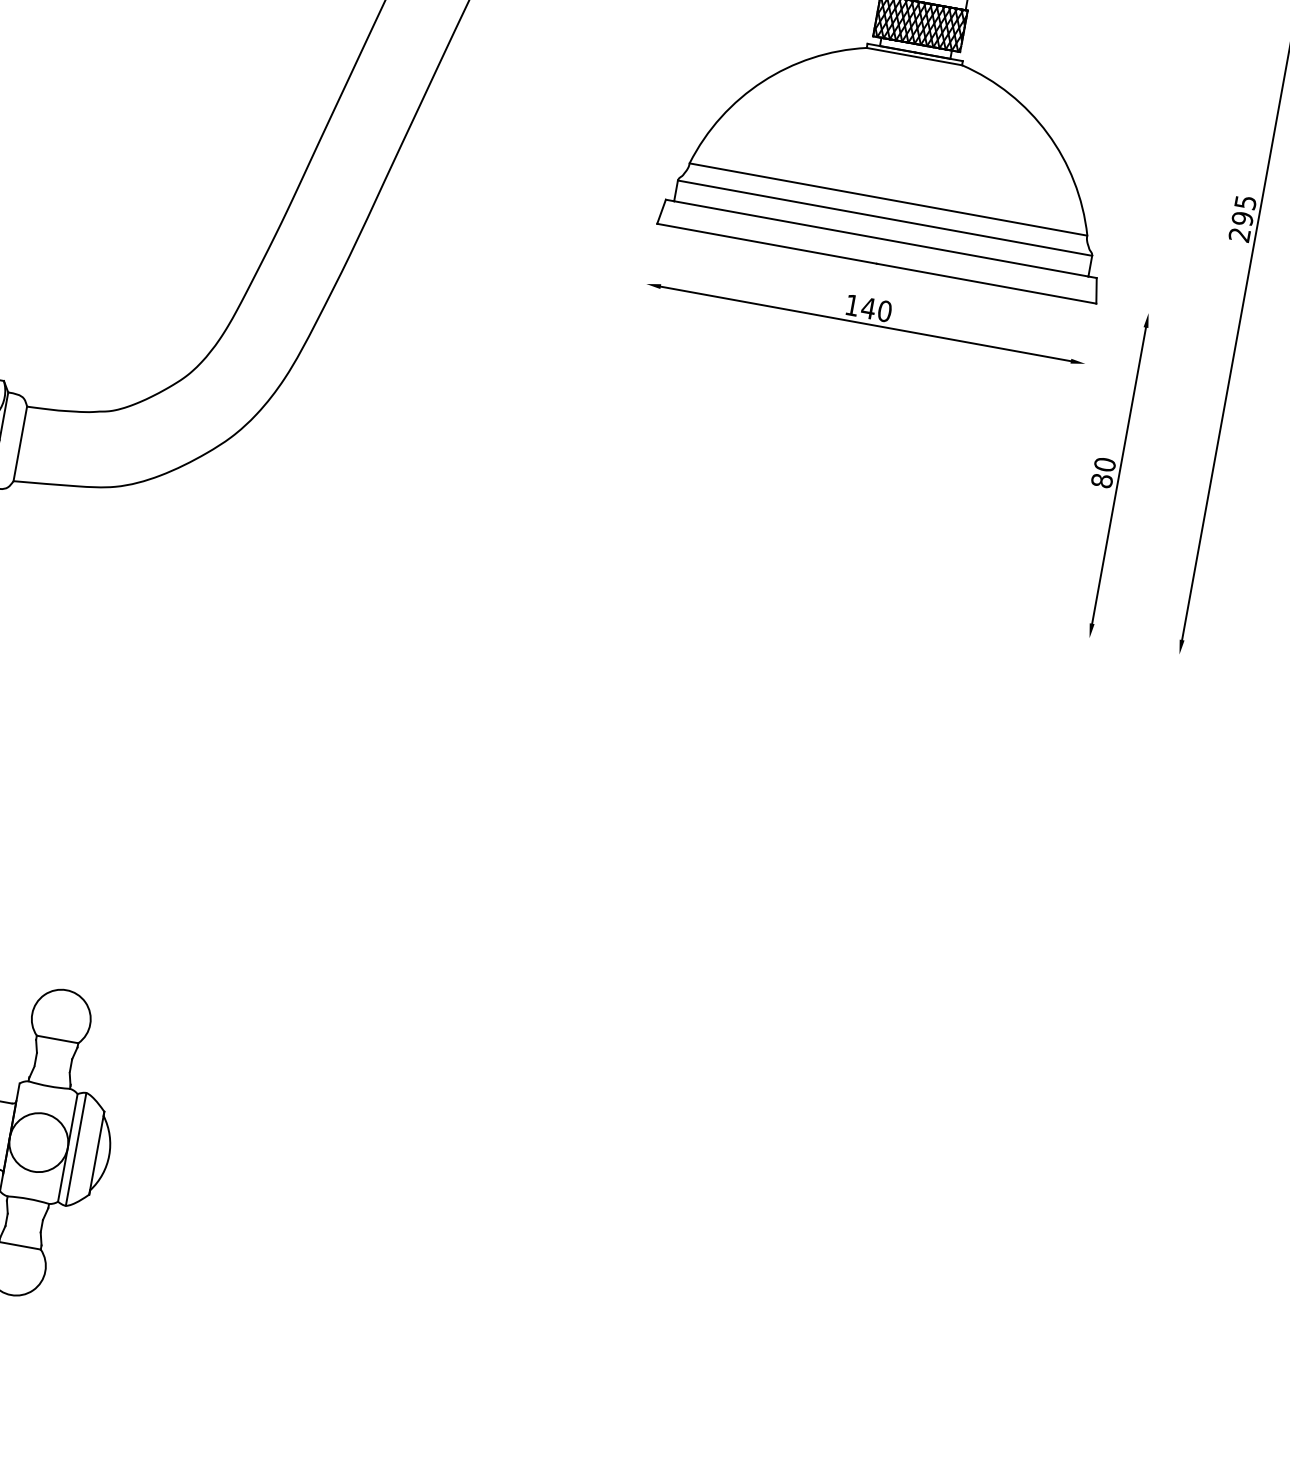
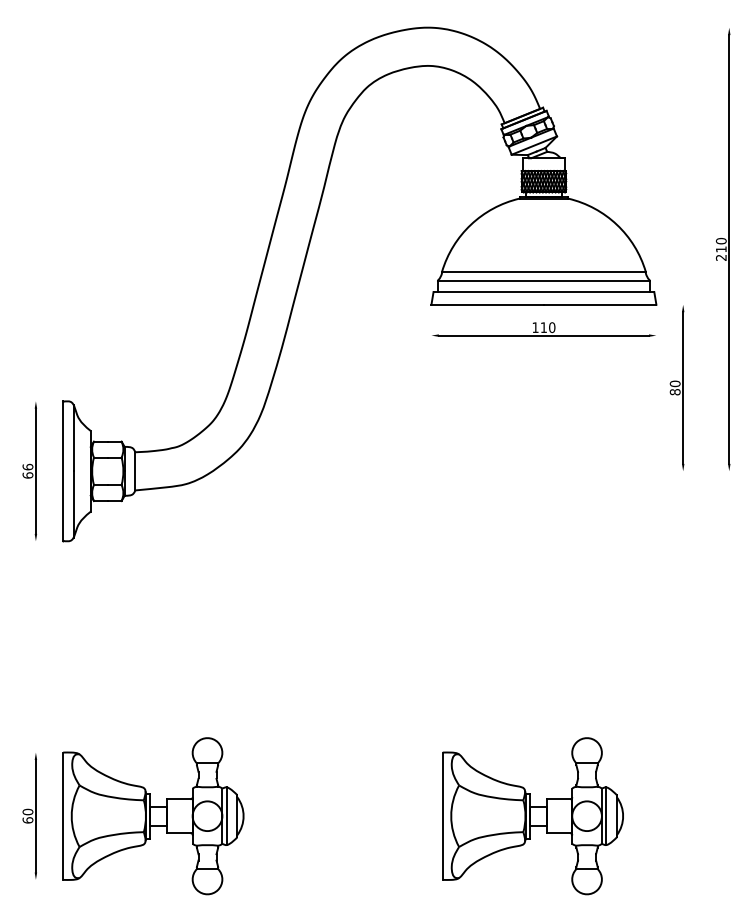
text: (1242, 208) -> (720, 244), 295 -> 210
text: (867, 307) -> (543, 327), 140 -> 110
part: (672, 1258) -> (532, 816), added

